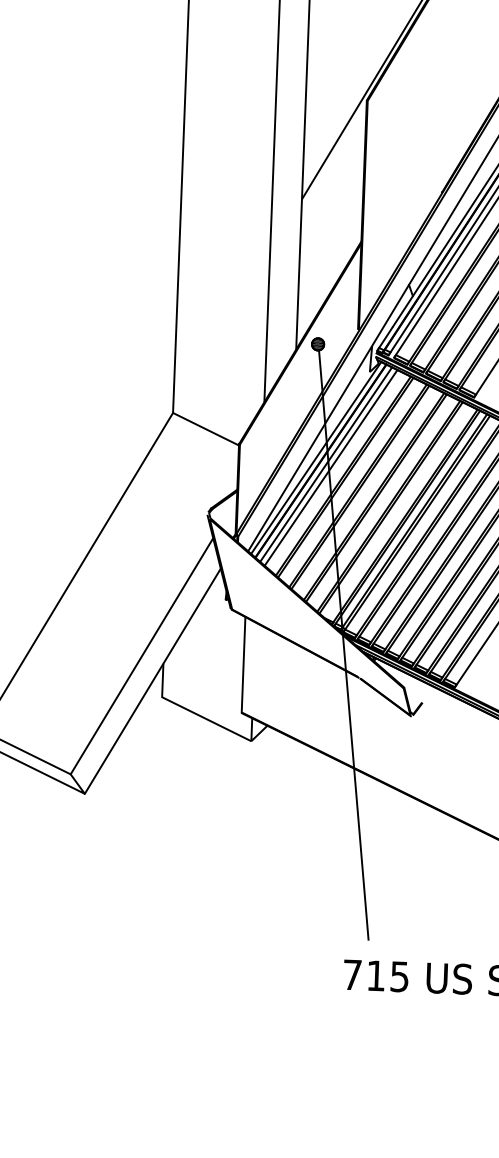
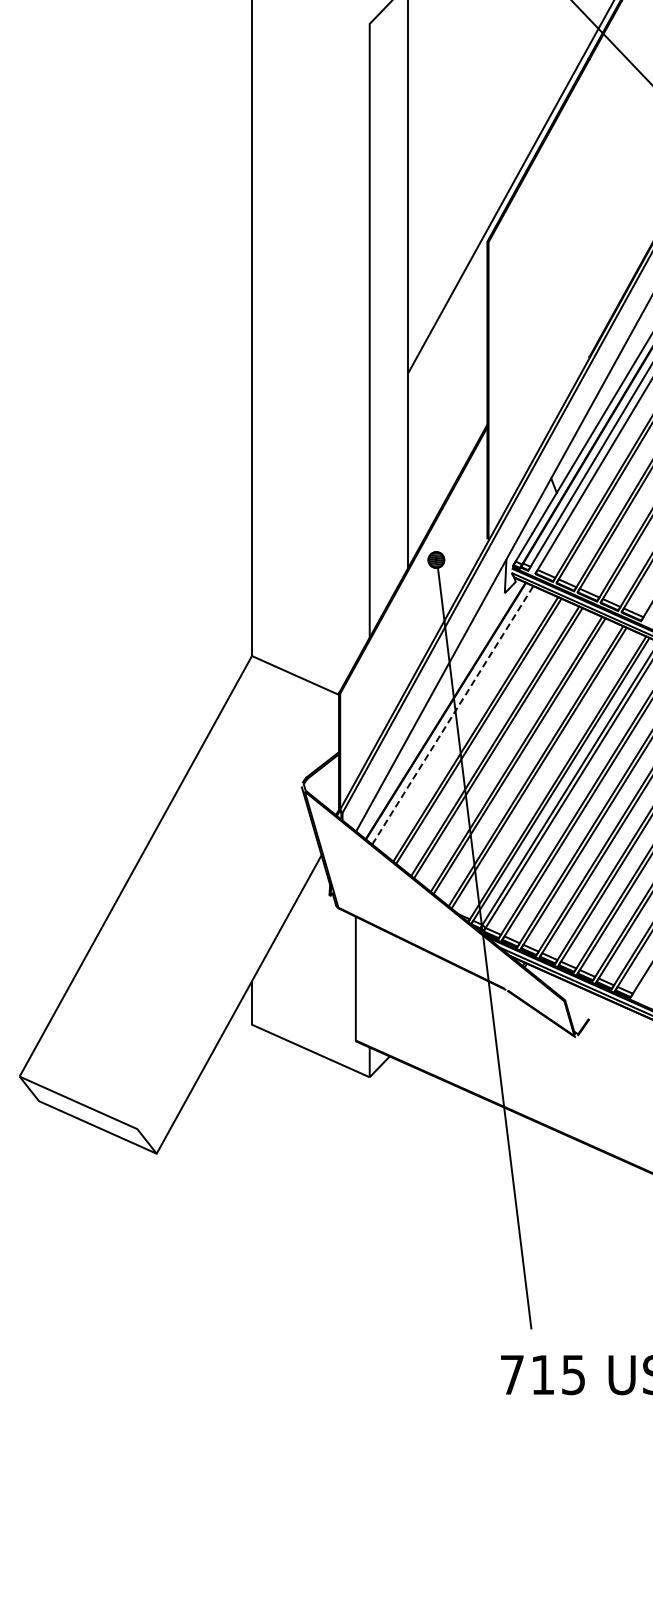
line: (316, 457) -> (439, 706), removed
line: (326, 464) -> (453, 714), solid -> dashed
line: (331, 468) -> (459, 719), removed
line: (141, 656) -> (223, 972), removed

